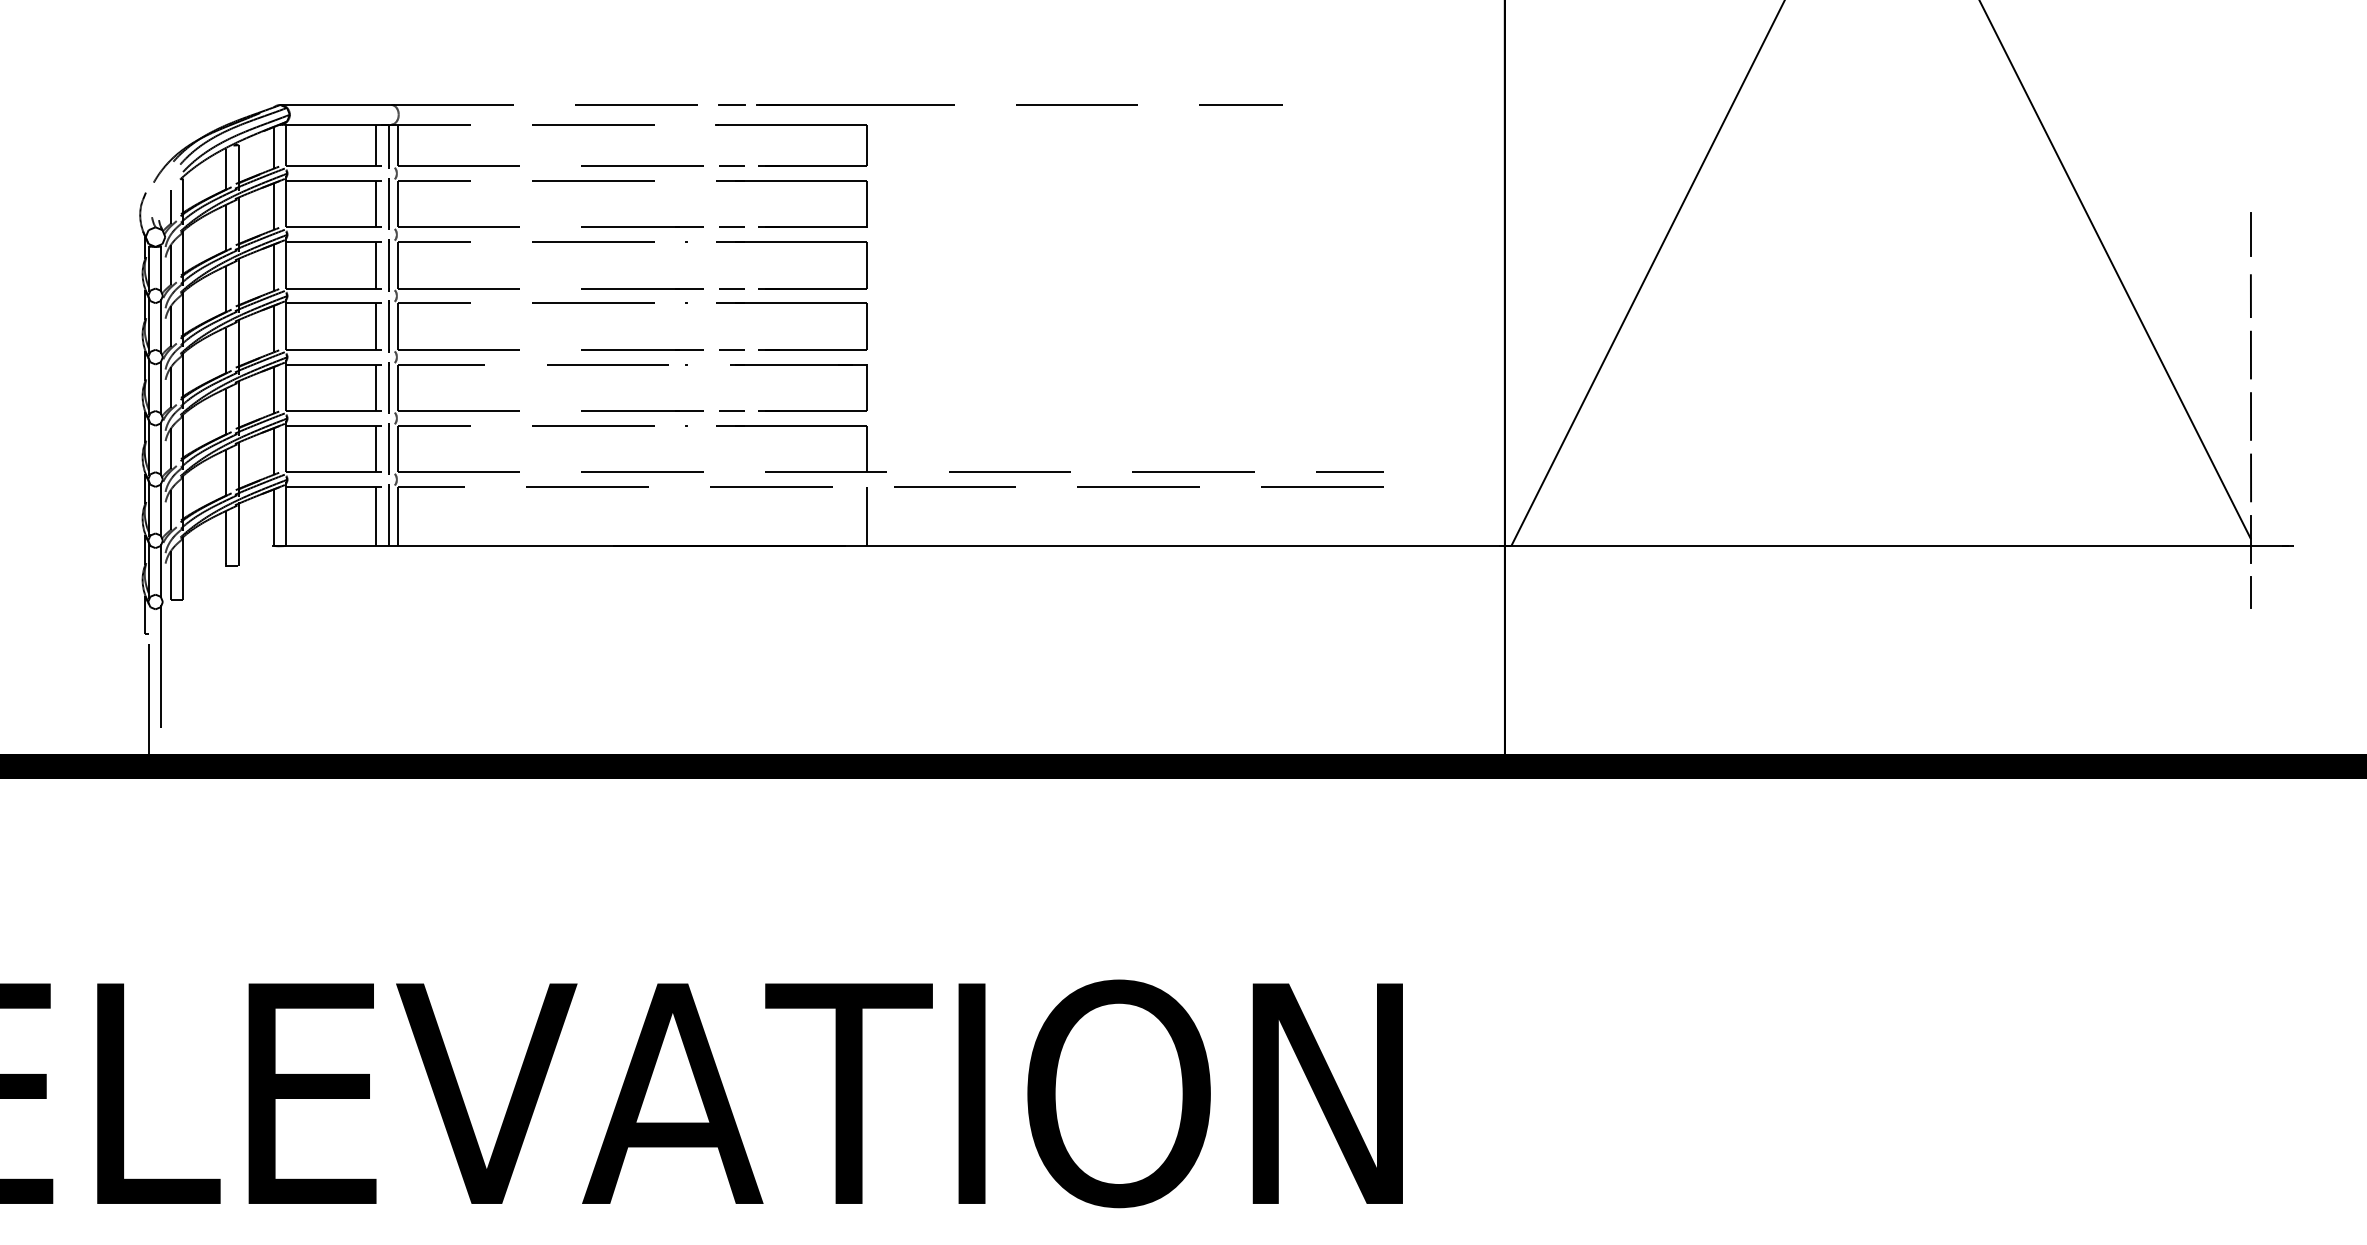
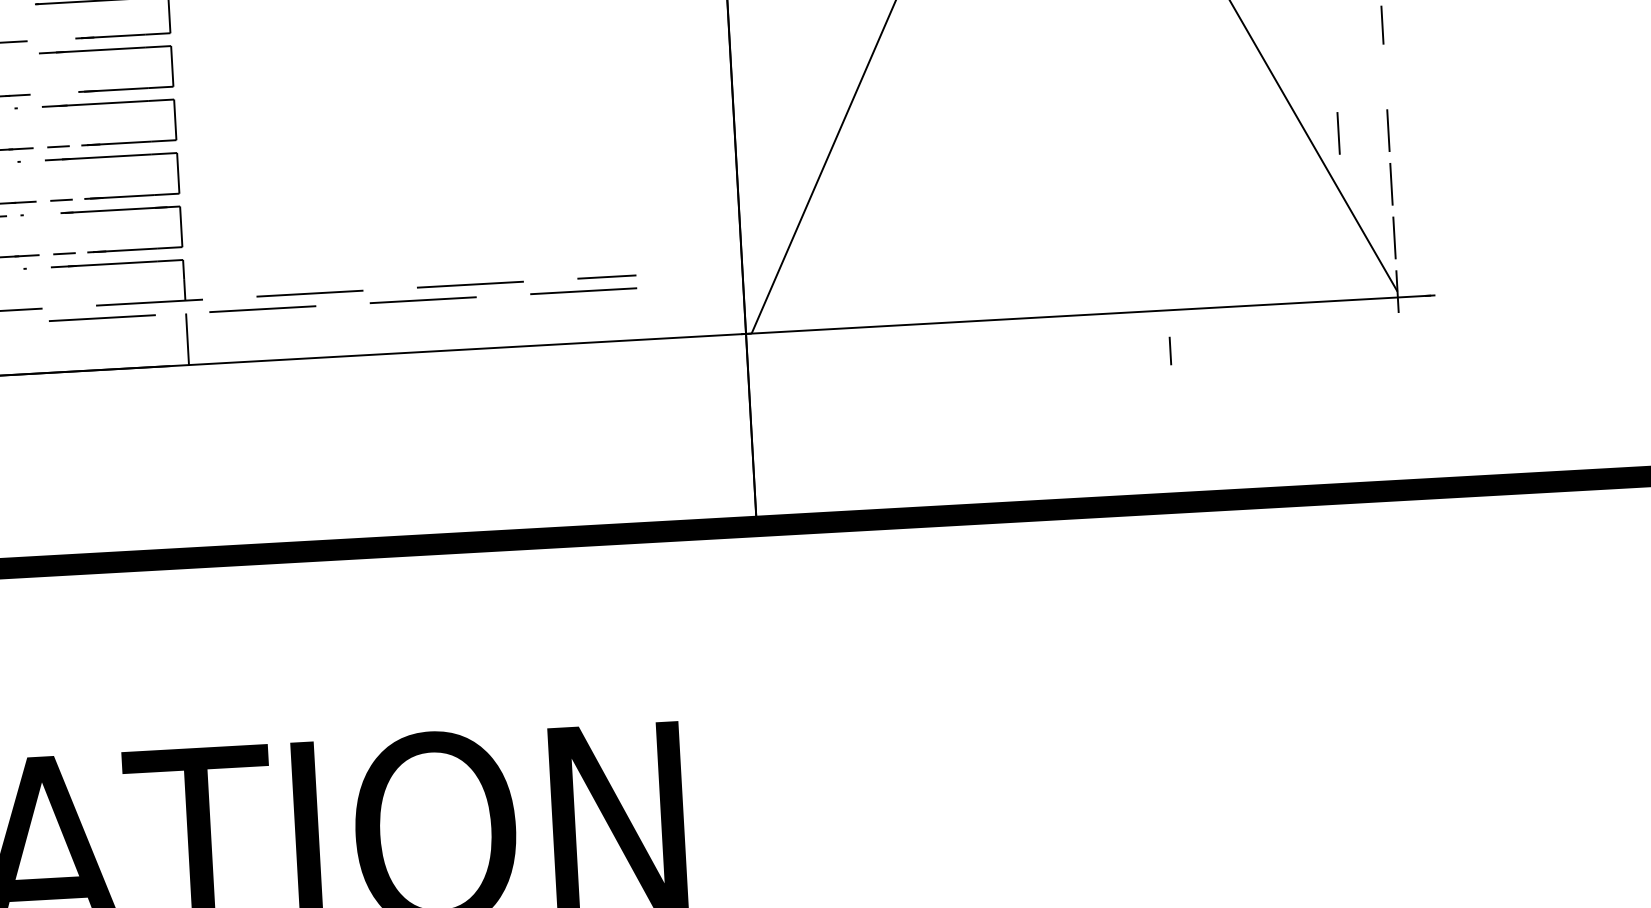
line: (732, 166) -> (52, 40), removed
line: (732, 227) -> (55, 93), removed
line: (2250, 295) -> (1385, 78), removed
line: (2193, 354) -> (1338, 132), added
line: (2250, 592) -> (1169, 350), moved

